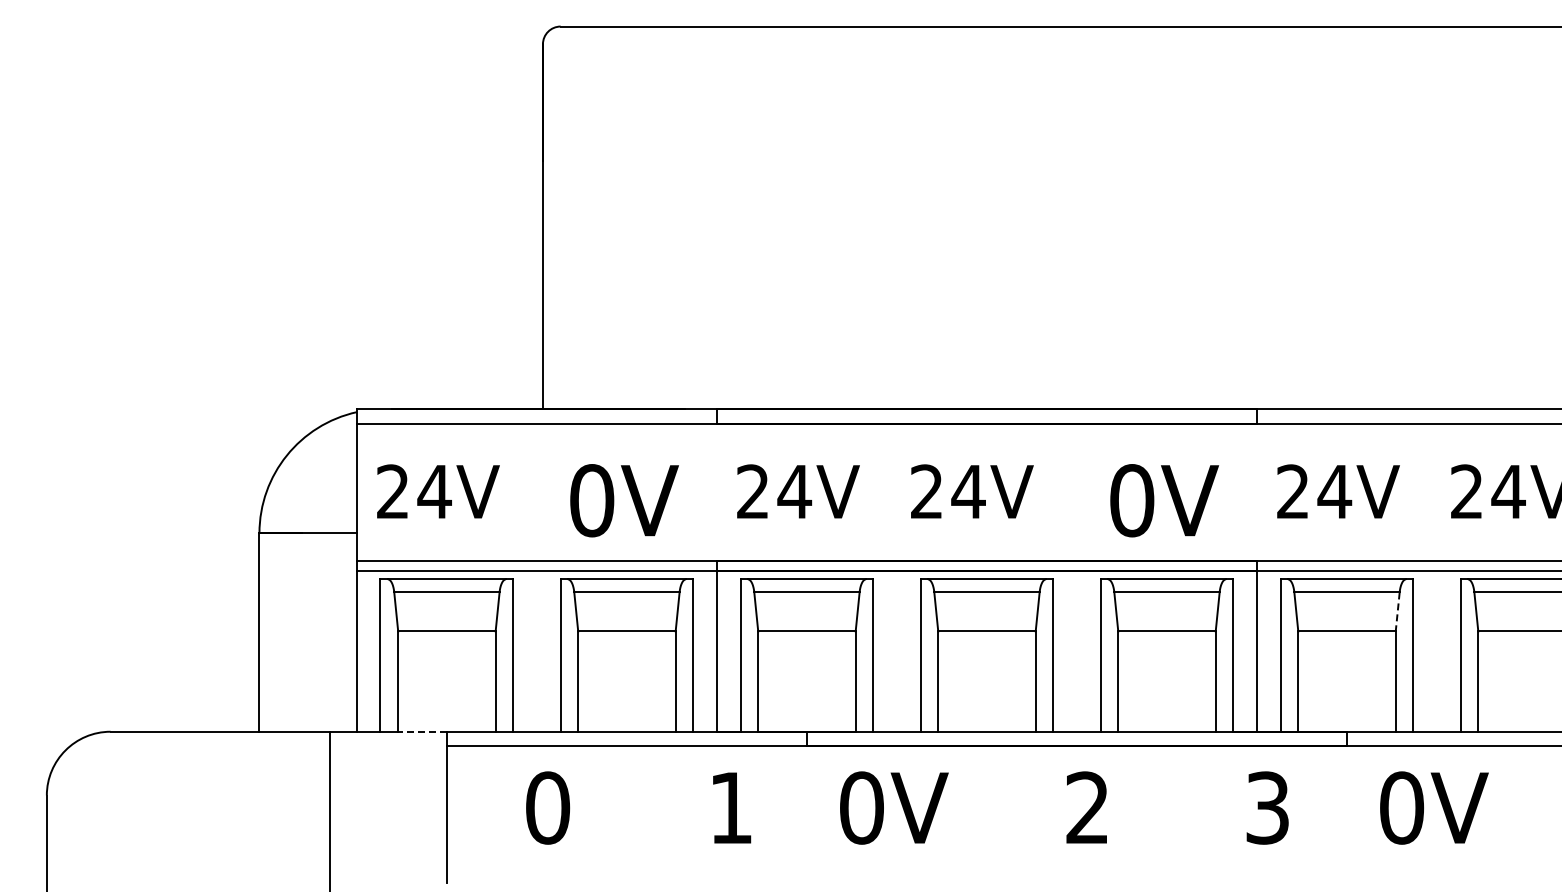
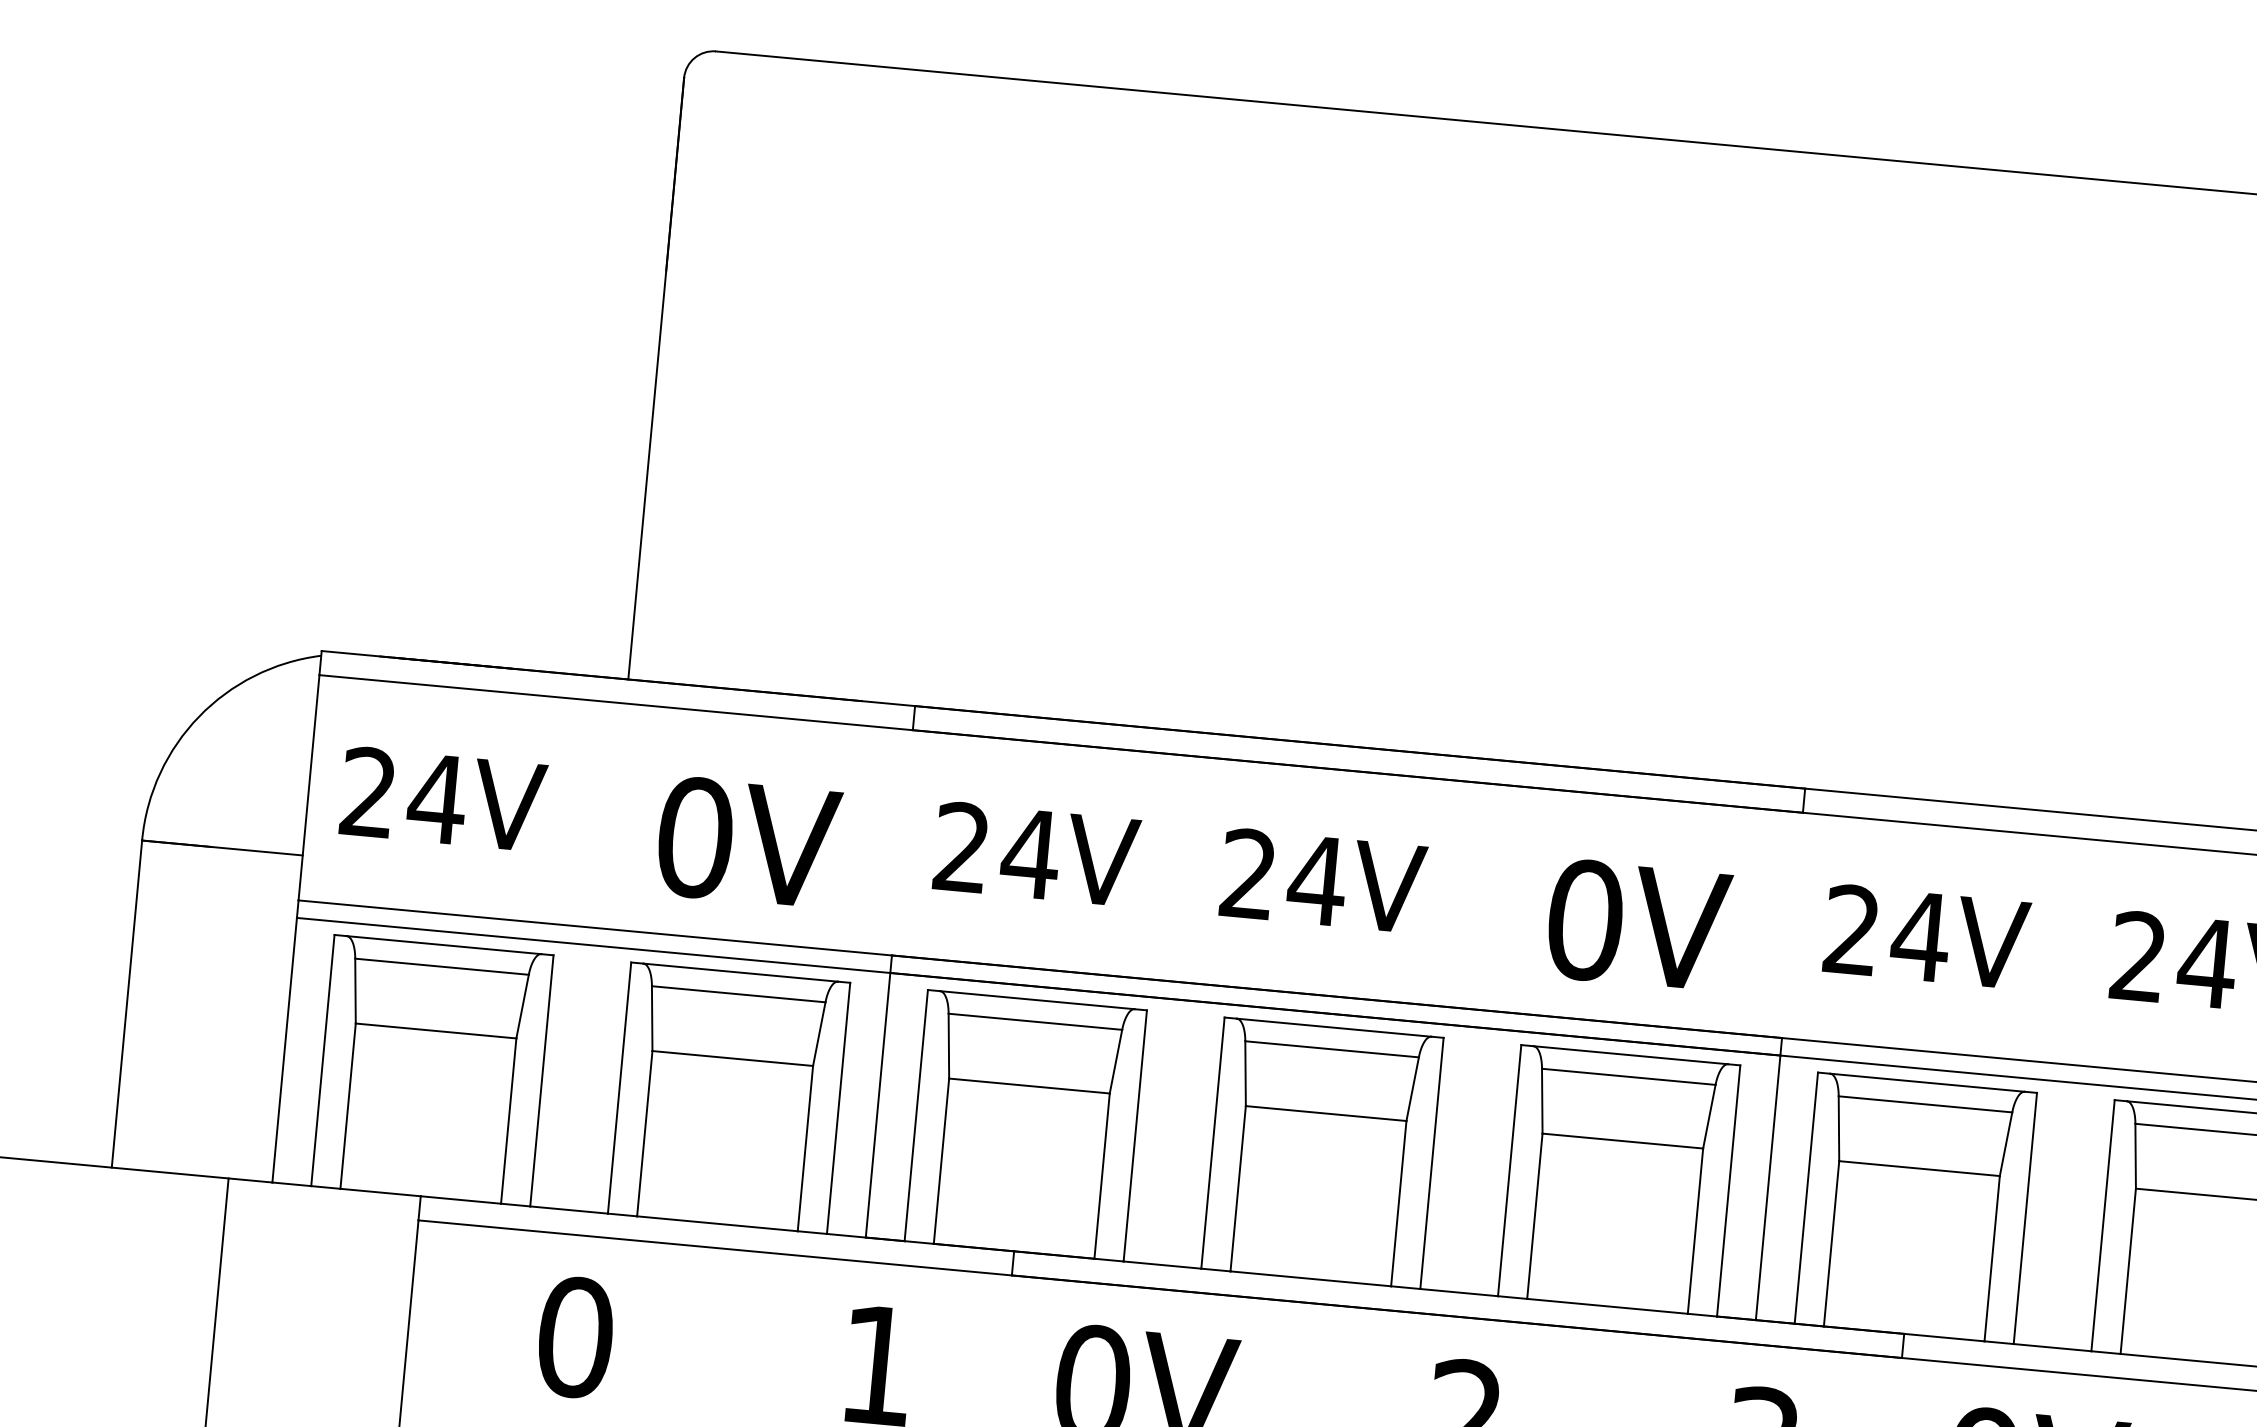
line: (1397, 611) -> (2005, 1143), dashed -> solid
line: (422, 731) -> (380, 1192), dashed -> solid

